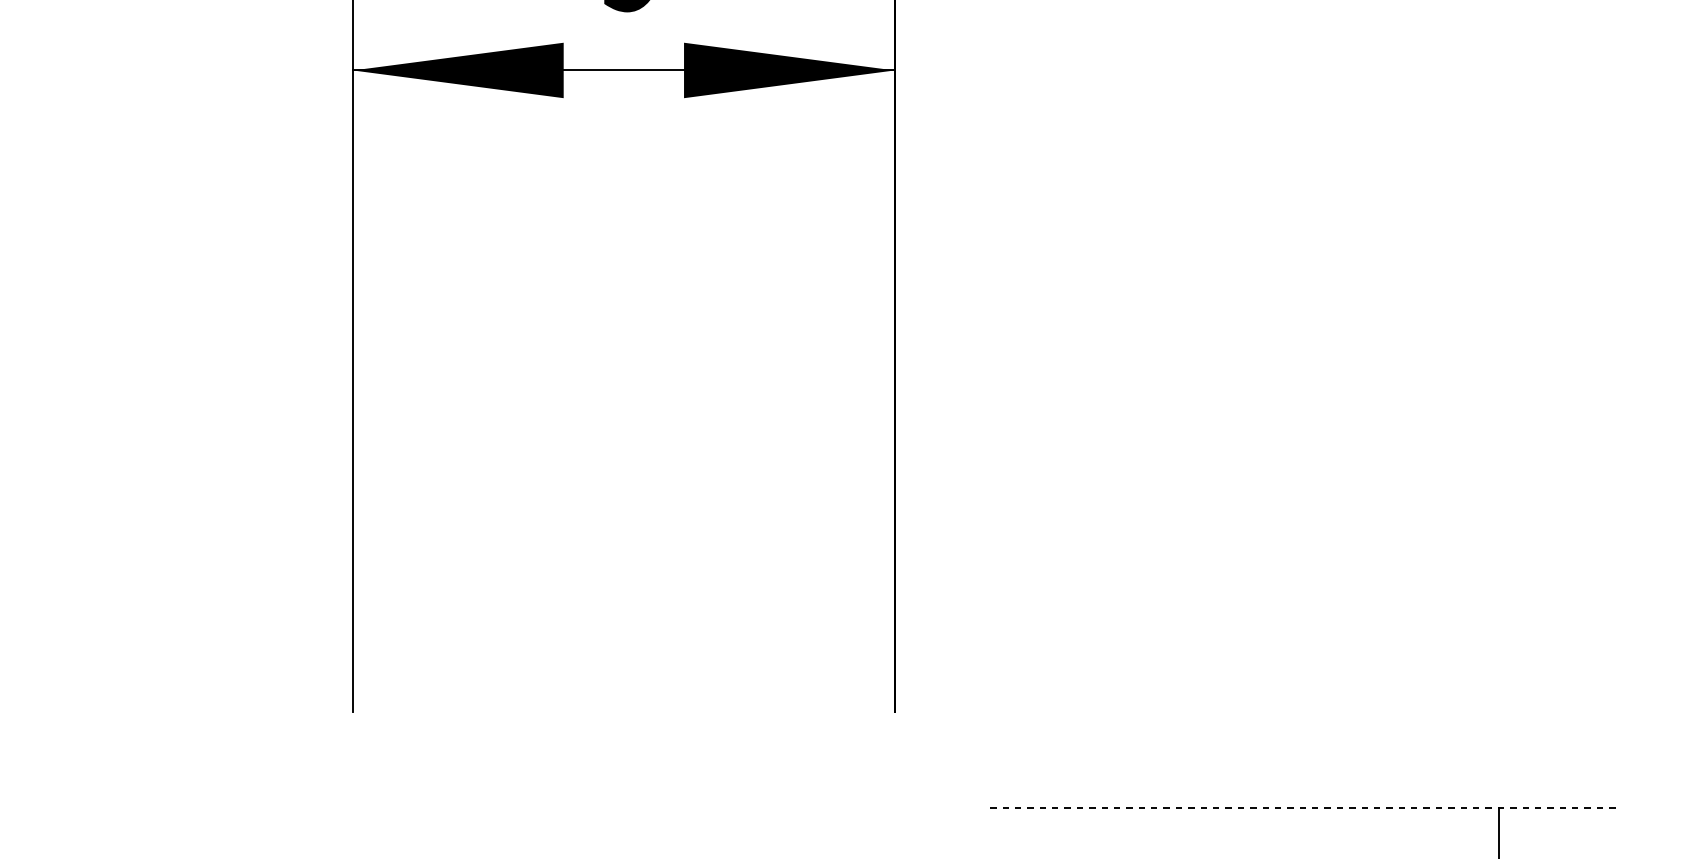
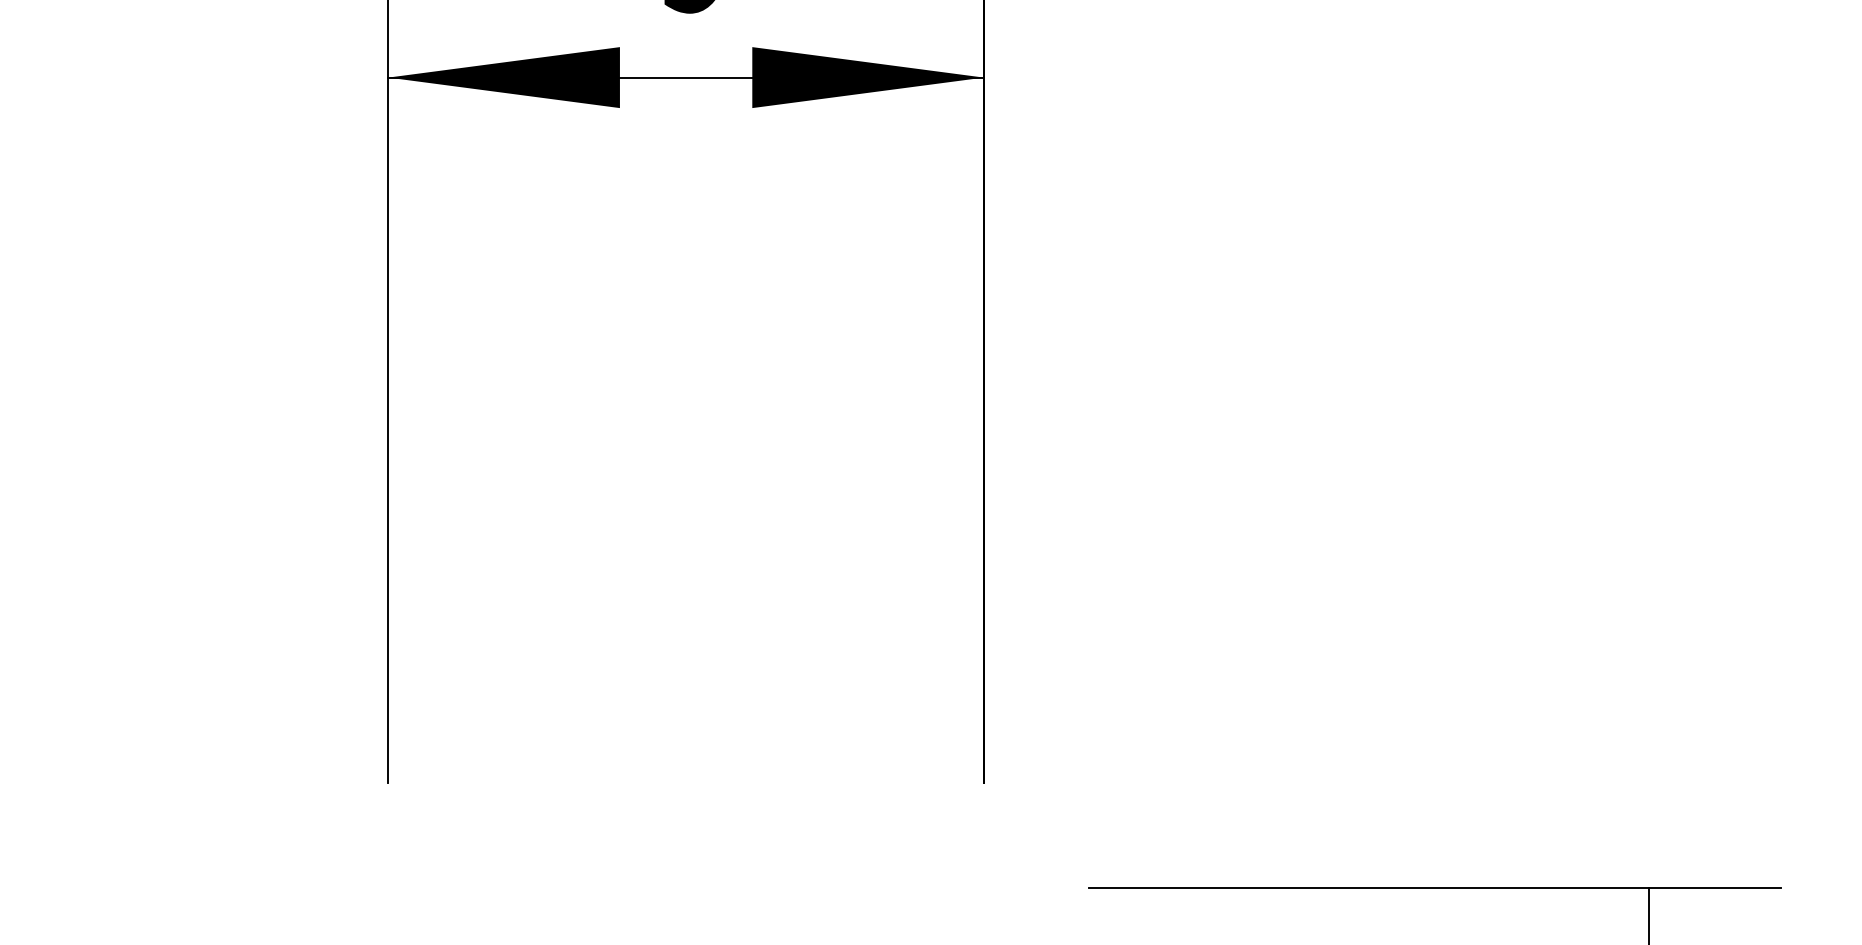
line: (1305, 807) -> (1435, 888), dashed -> solid

